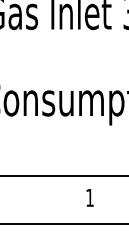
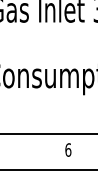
text: (90, 197) -> (68, 149), 1 -> 6

